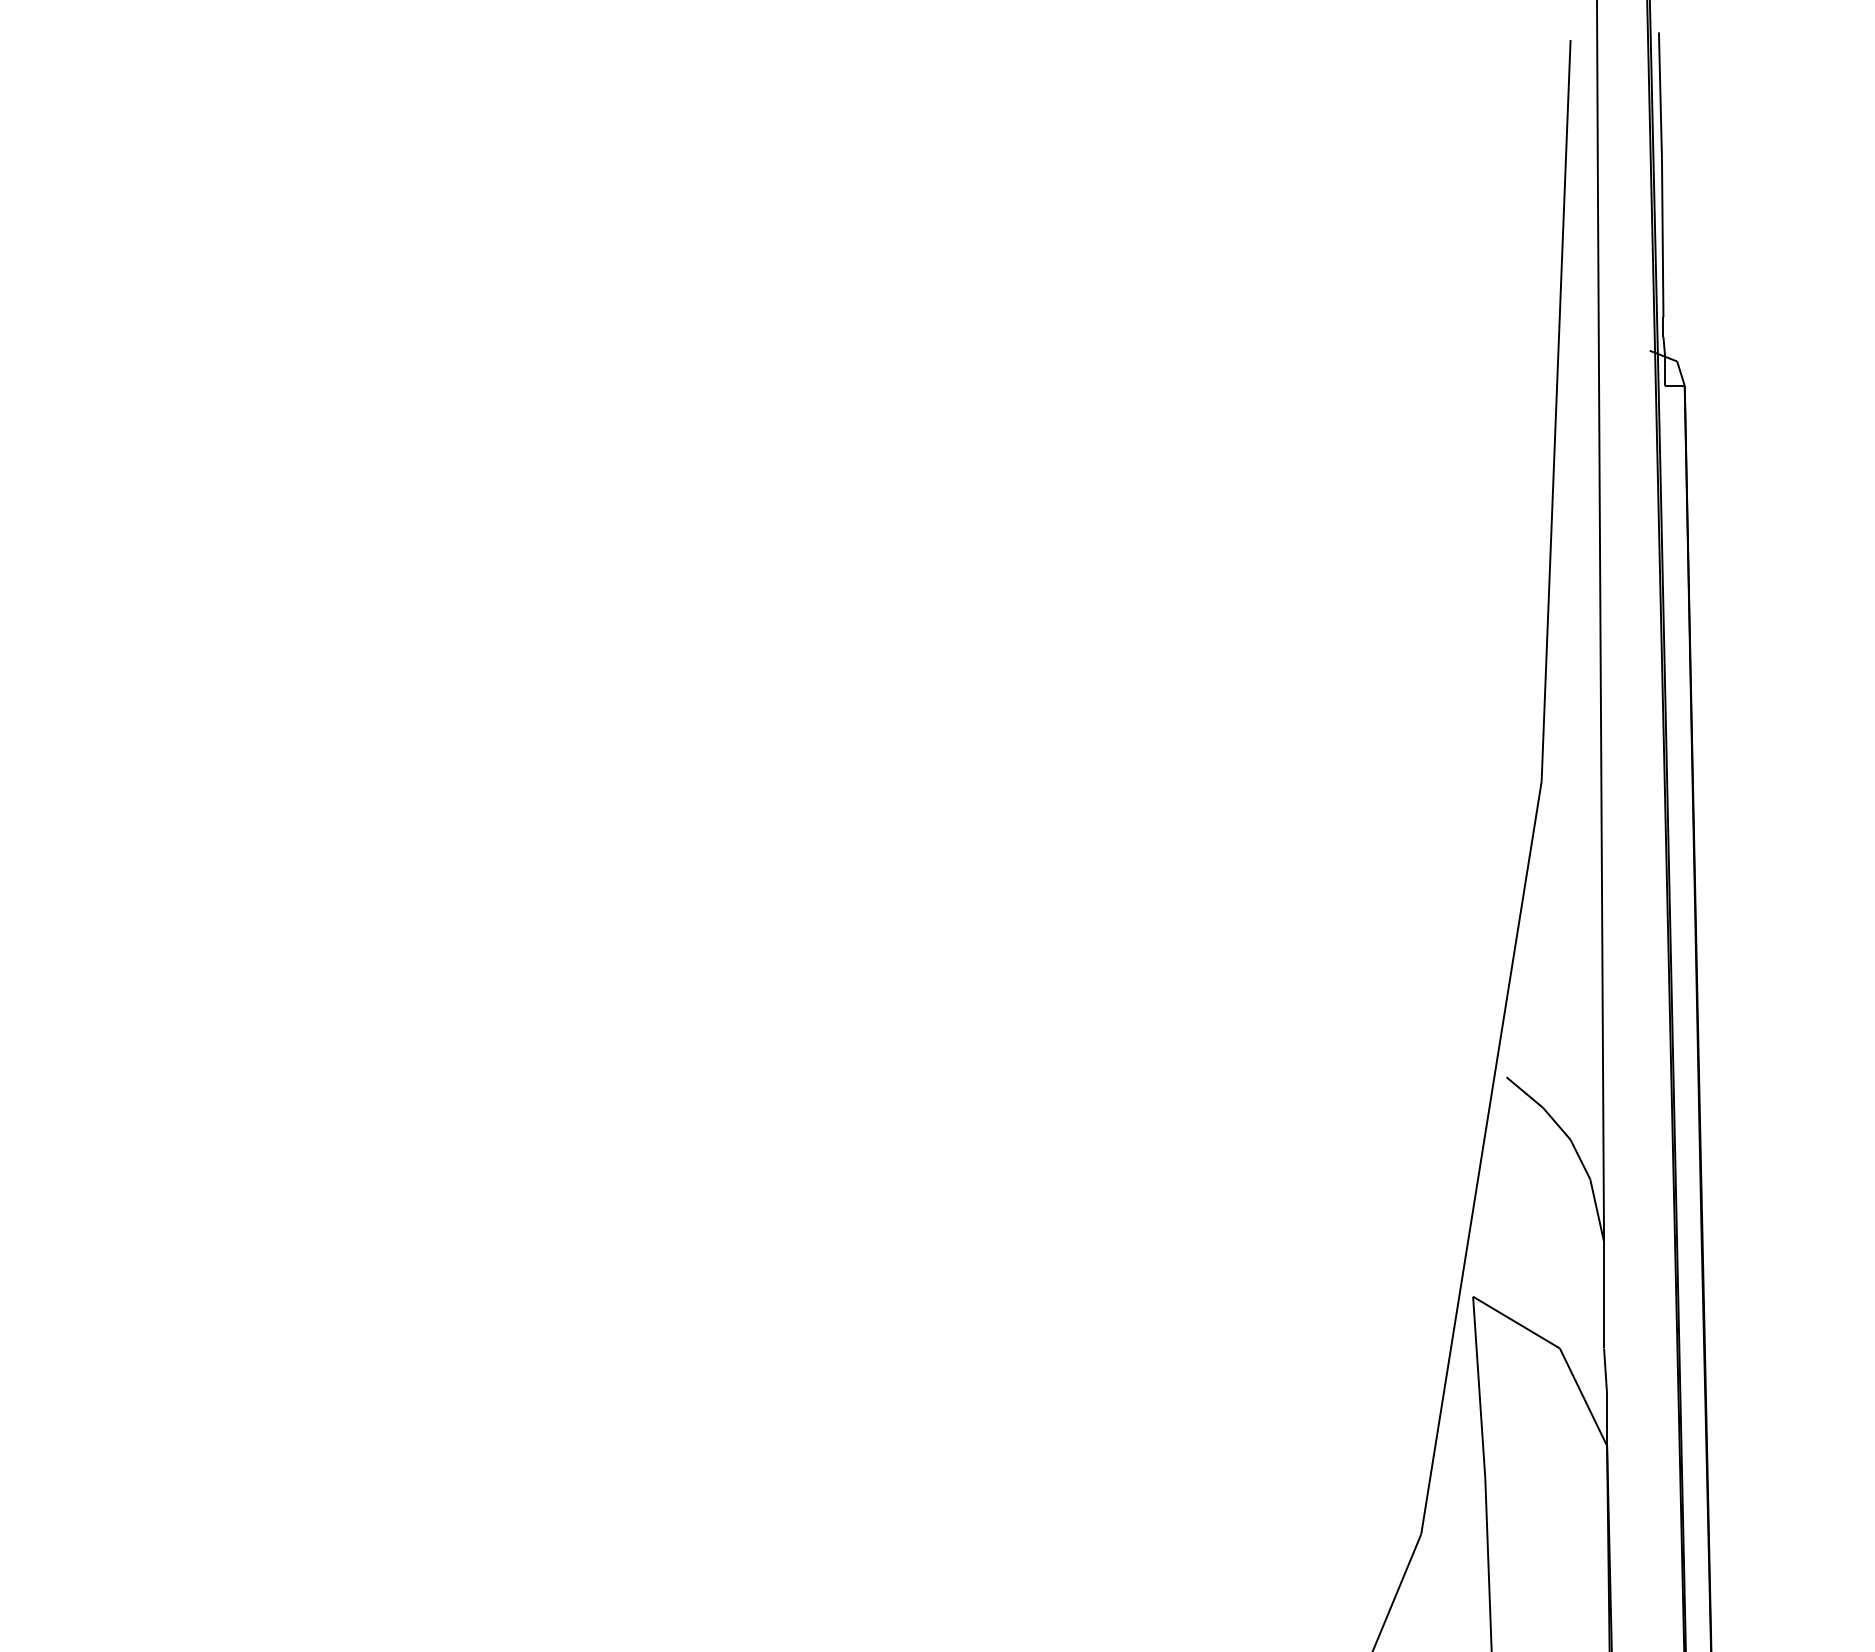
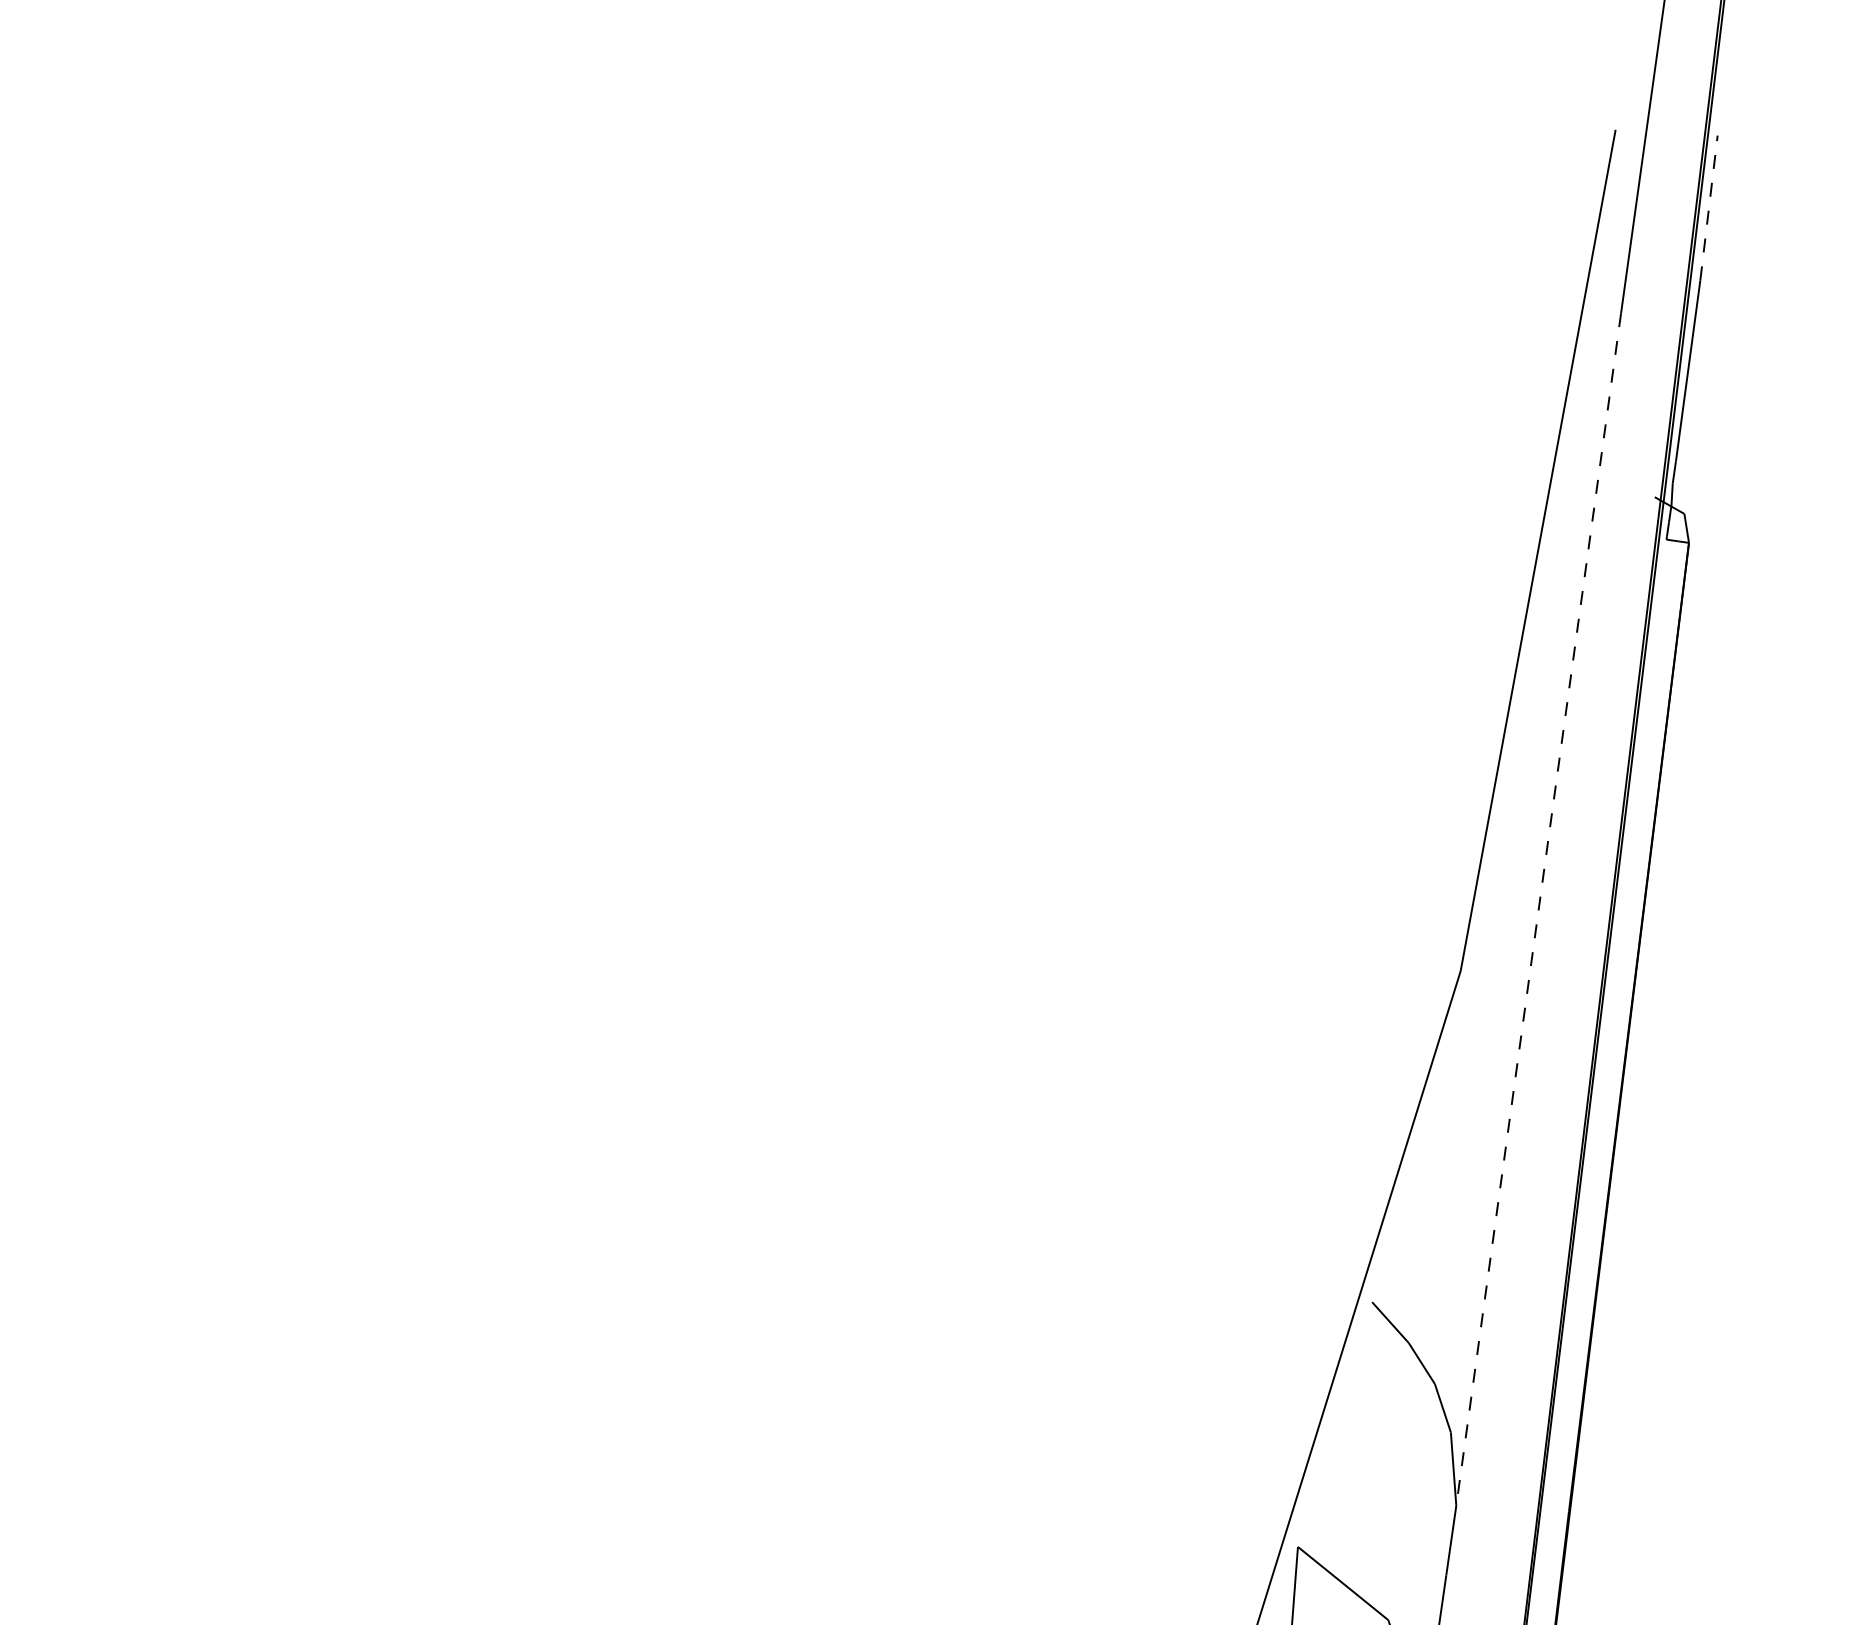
line: (1660, 95) -> (1709, 207), solid -> dashed
line: (1601, 719) -> (1539, 909), solid -> dashed

